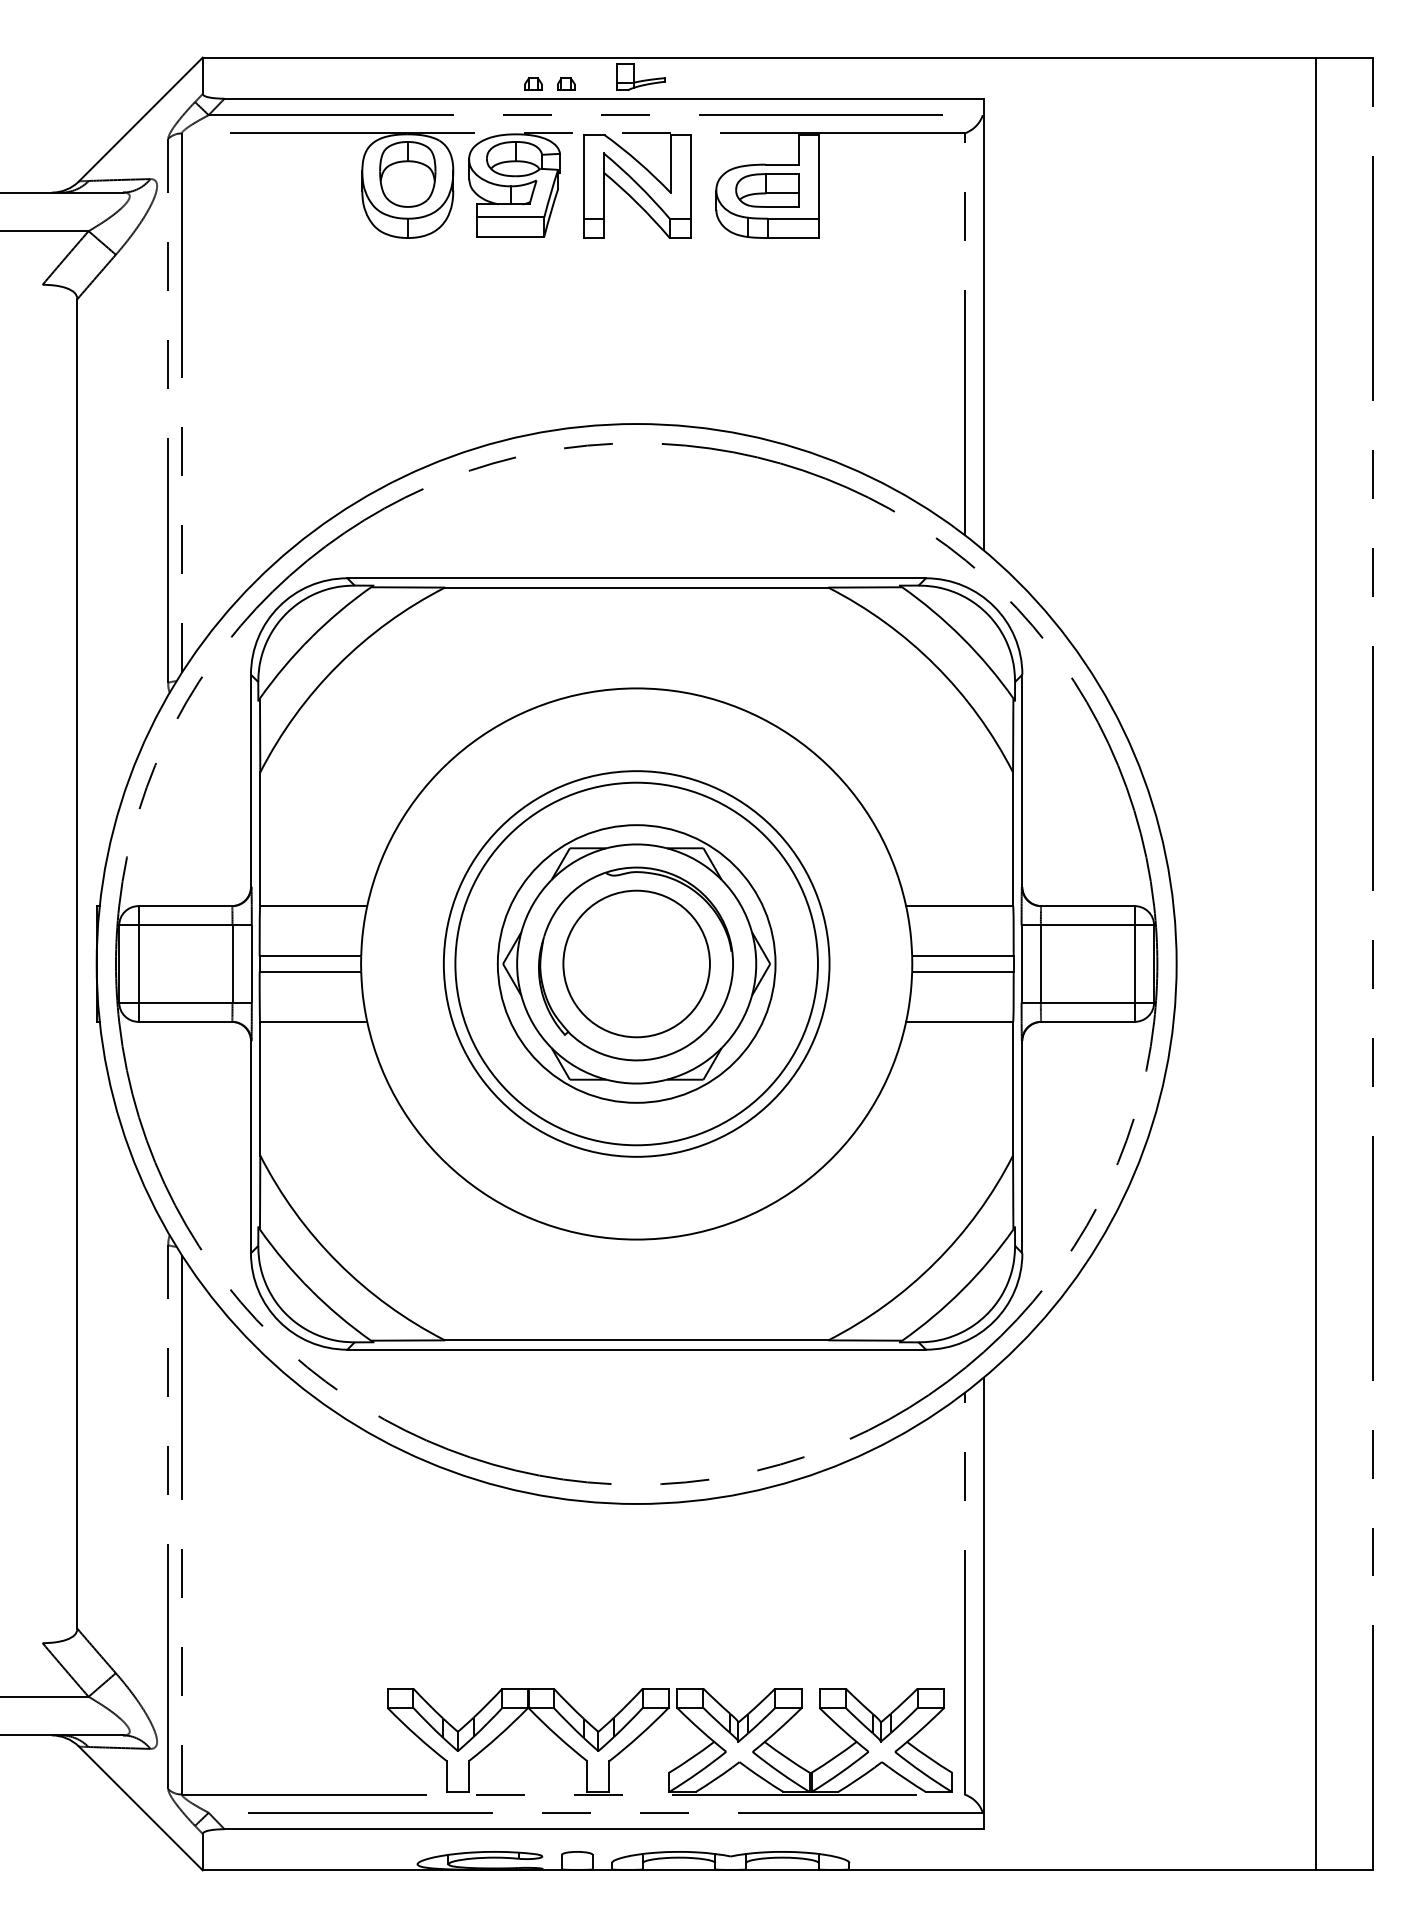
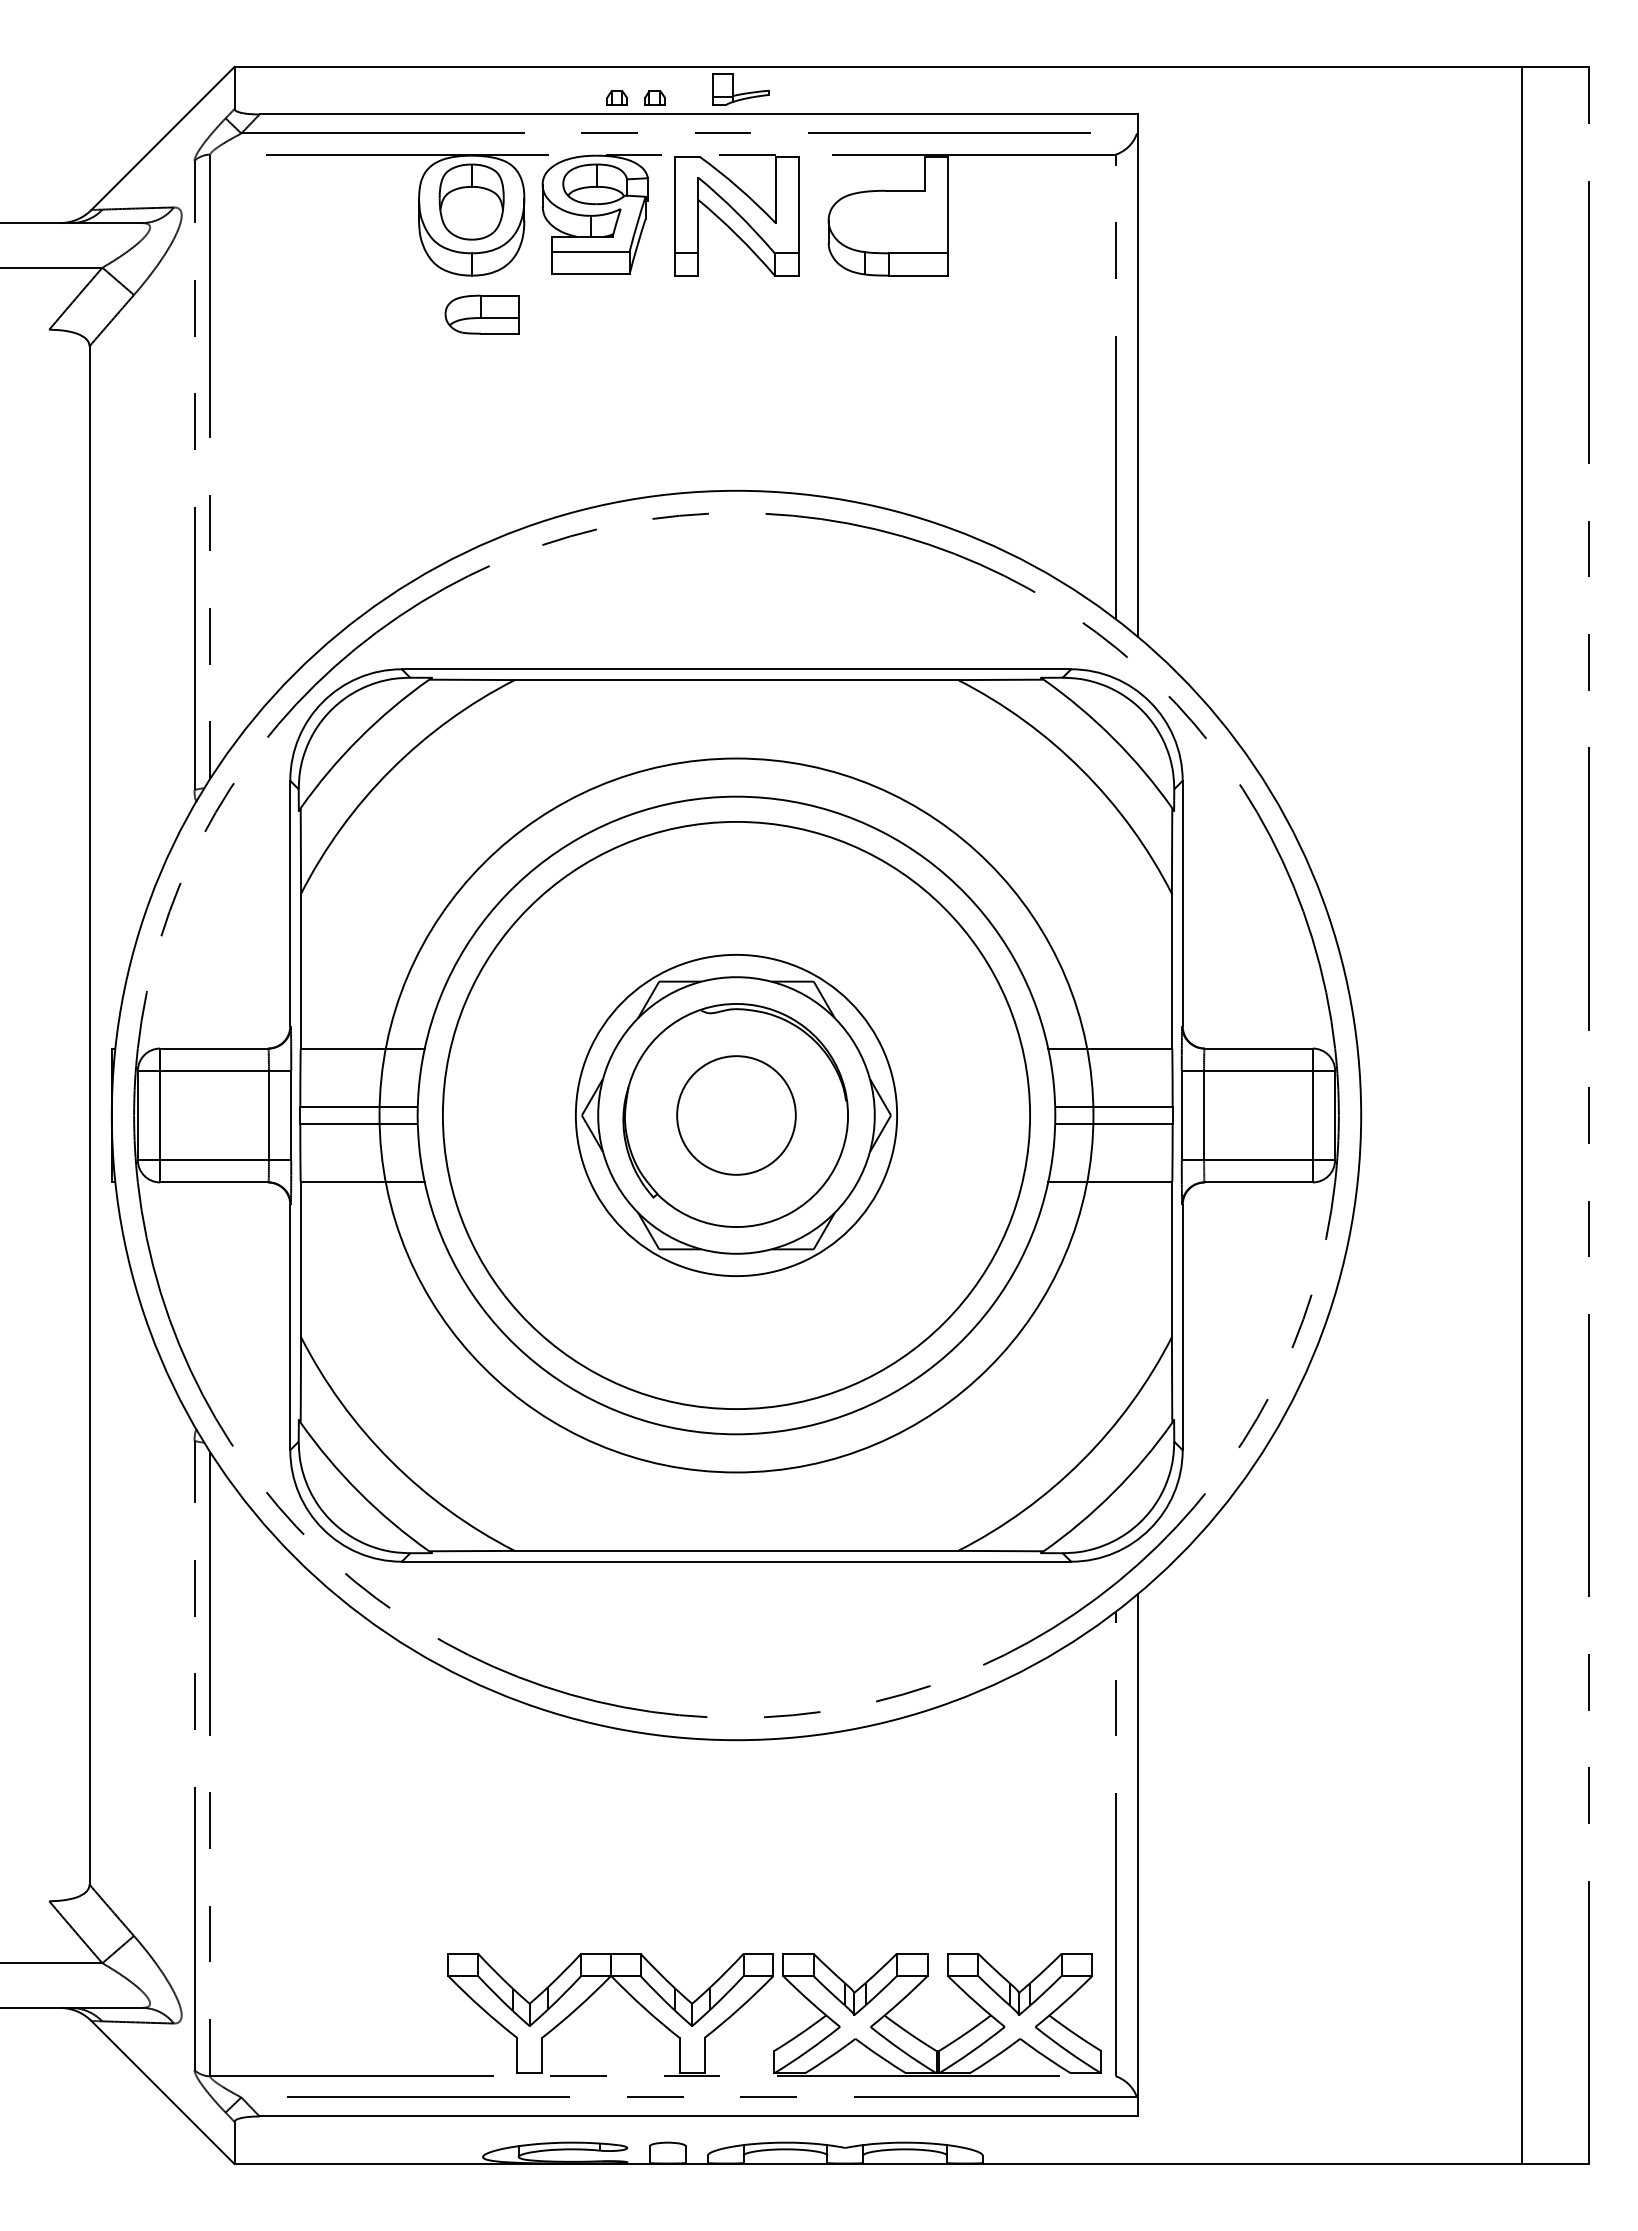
part: (767, 190) -> (481, 314), moved
circle: (636, 964) -> (736, 1115), size x0.7
circle: (636, 964) -> (736, 1115), size x1.4
circle: (636, 964) -> (736, 1115), size x1.6

